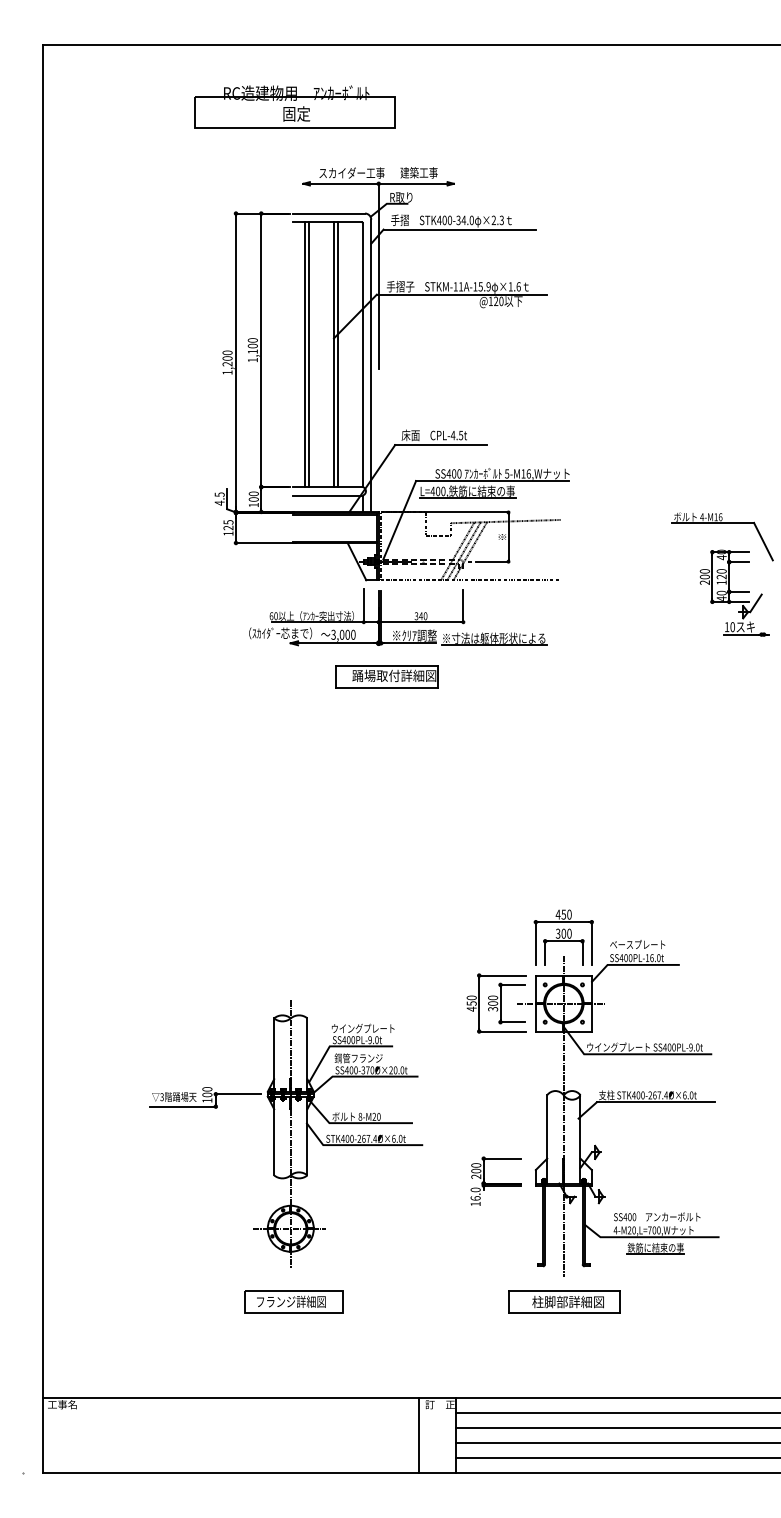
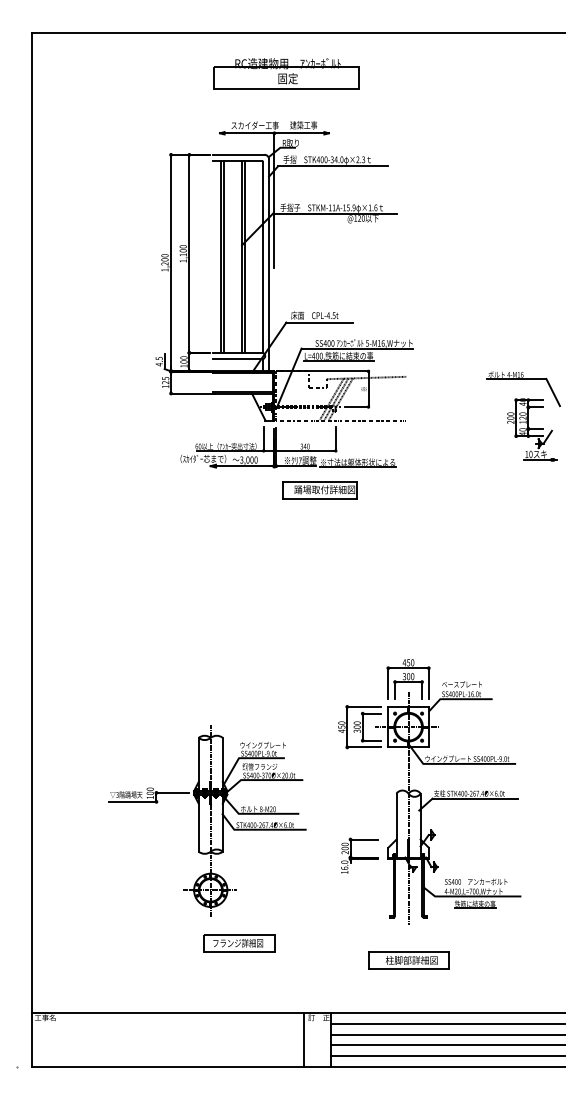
part: (294, 106) -> (286, 73), moved
part: (387, 676) -> (319, 490), moved
part: (293, 1302) -> (239, 943), moved
part: (563, 1302) -> (408, 960), moved

